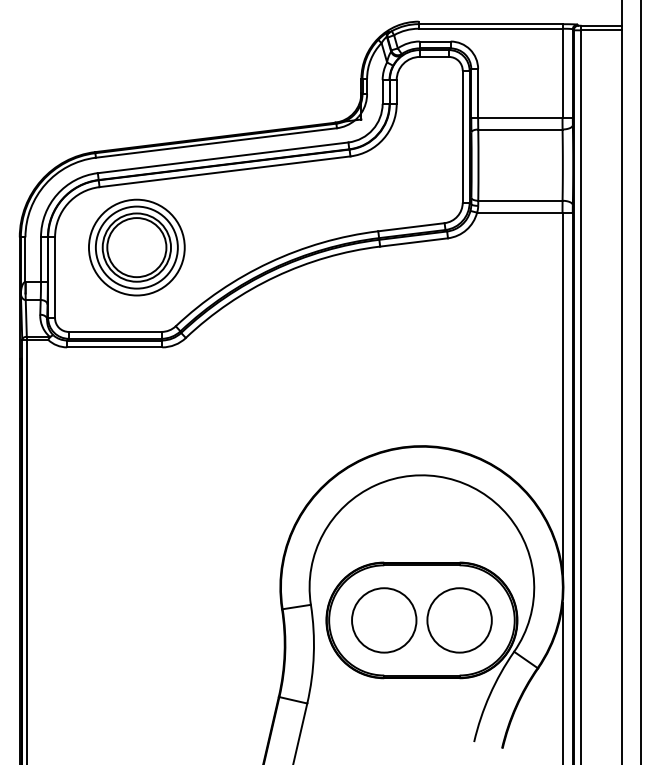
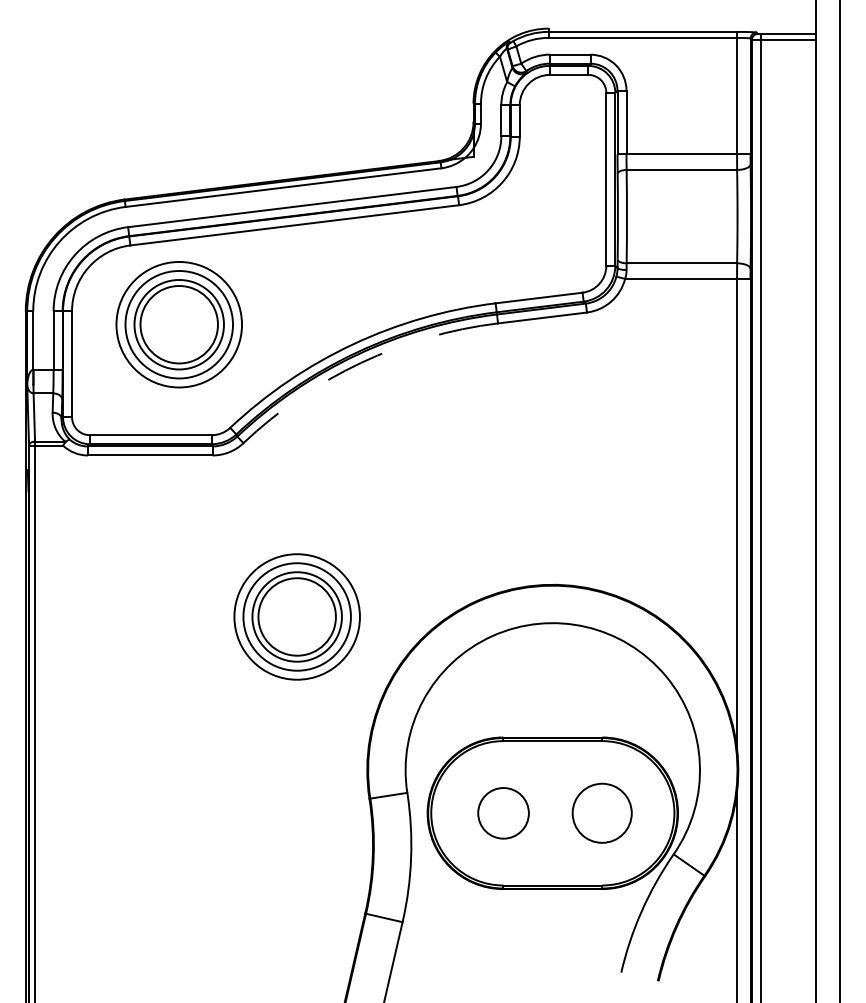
arc: (275, 276) -> (360, 362), solid -> dashed
part: (226, 470) -> (296, 616), added
circle: (384, 620) -> (503, 813), size x0.6
circle: (459, 620) -> (602, 813), size x0.7

